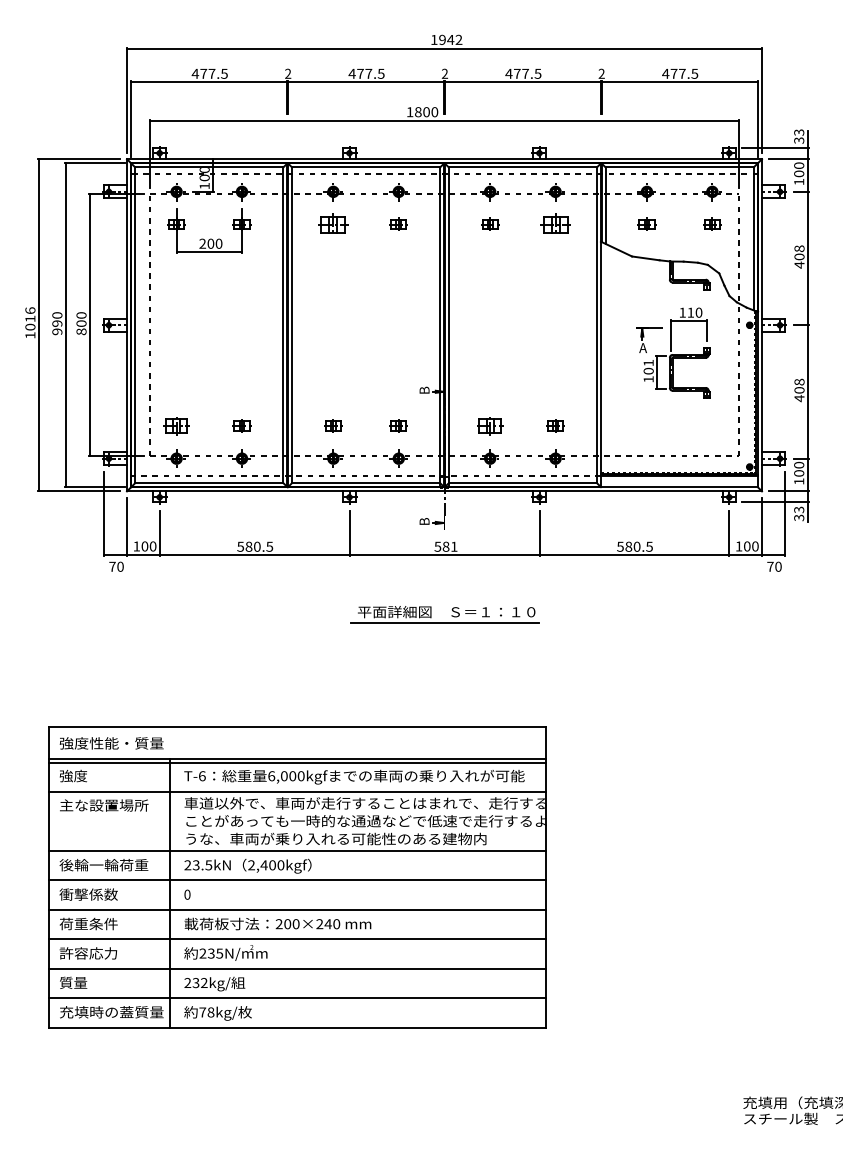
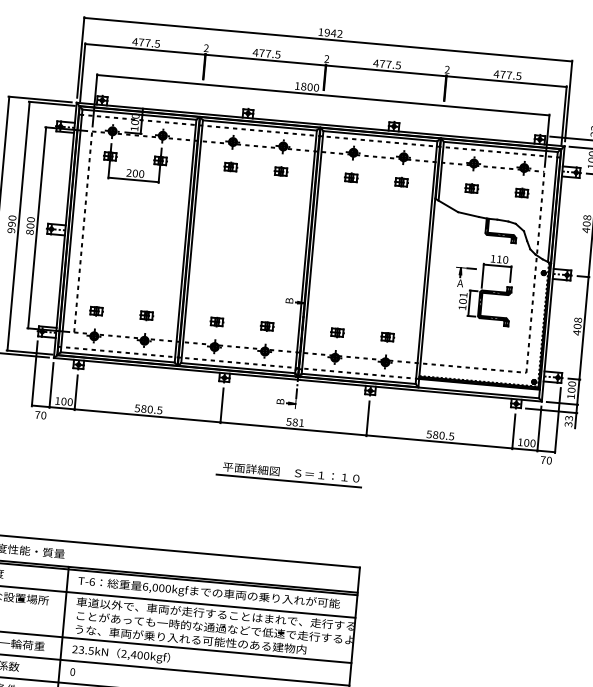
part: (333, 223) -> (230, 166), size x0.62
part: (555, 223) -> (401, 181), size x0.62
part: (176, 425) -> (96, 310), size x0.71
part: (490, 425) -> (337, 332), size x0.71

